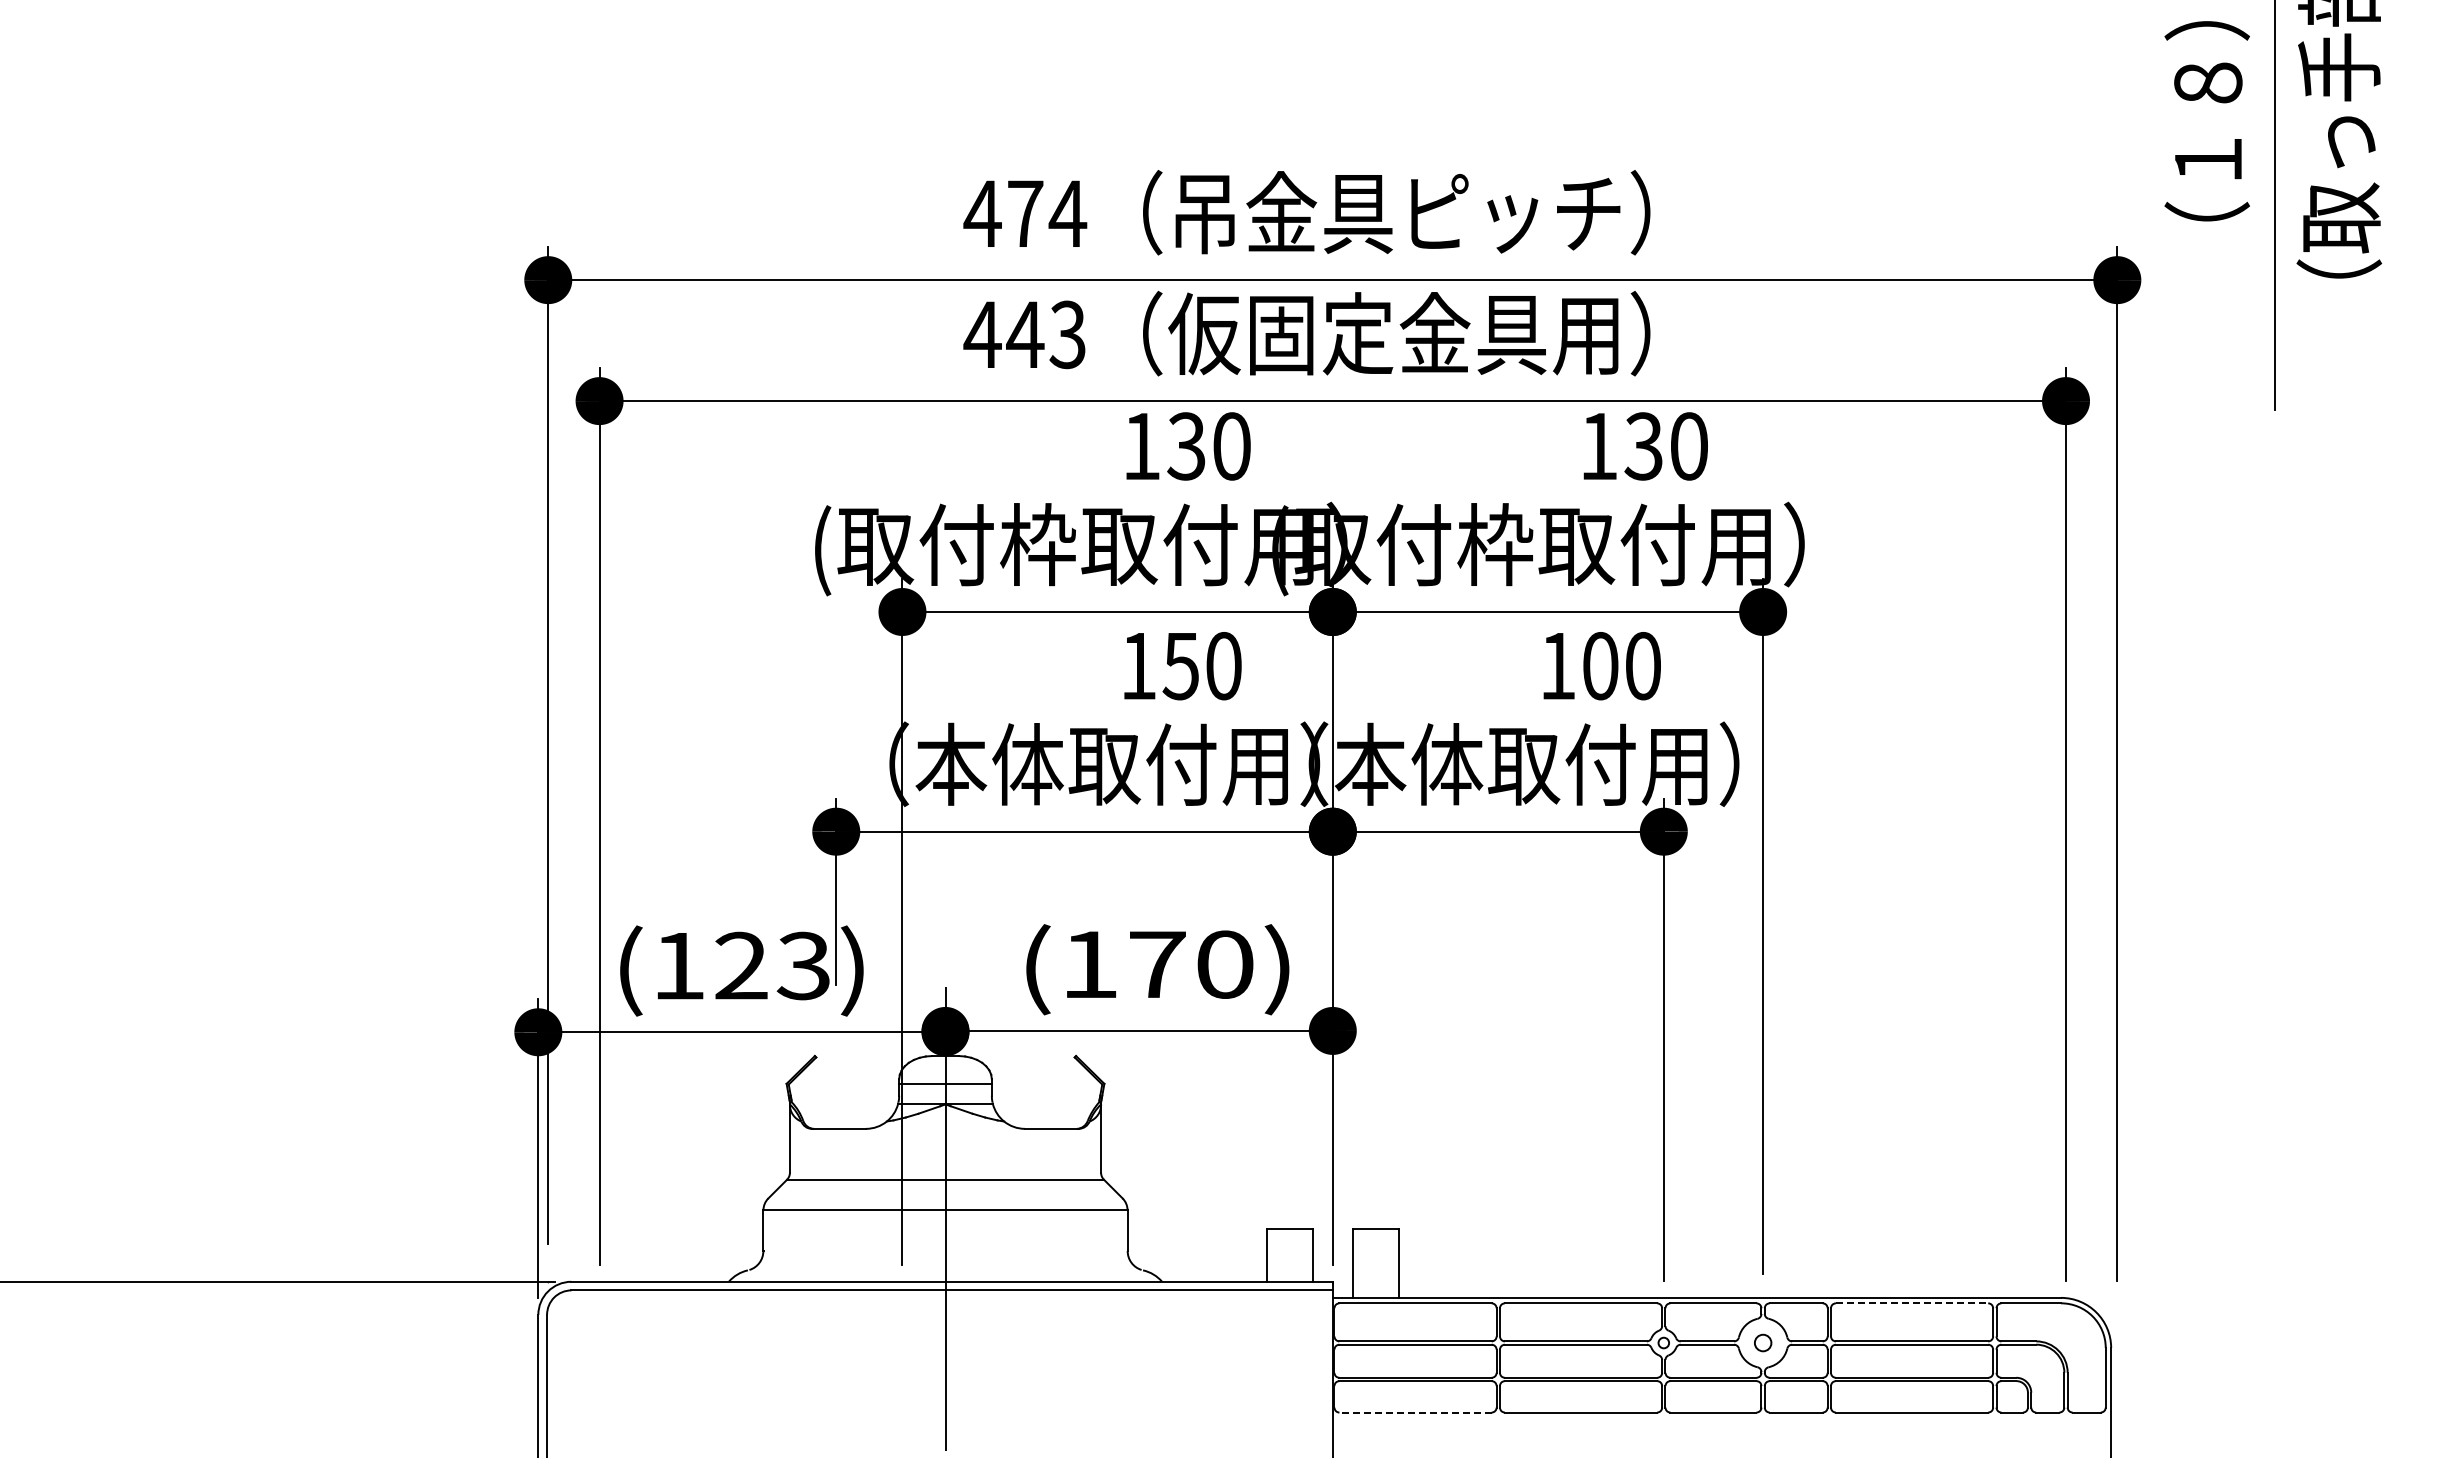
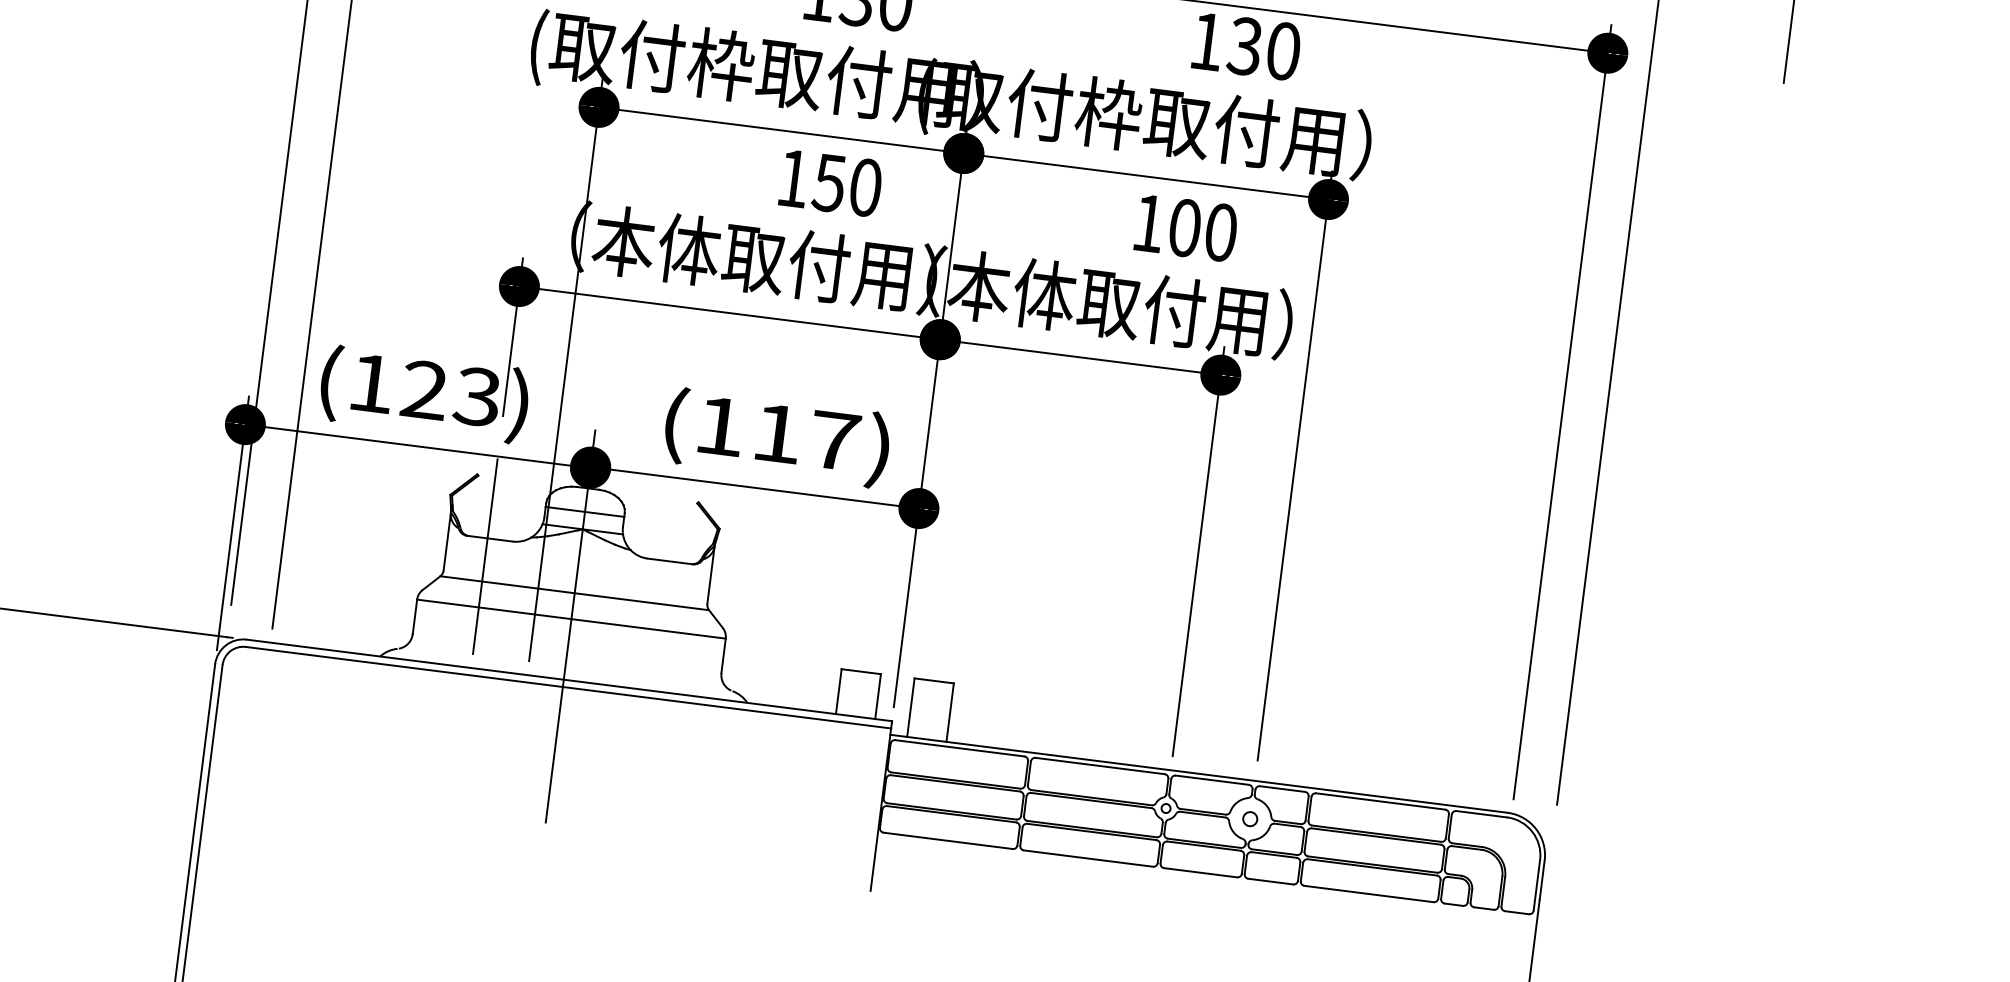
text: (1191, 964) -> (806, 437), (170) -> (117)
line: (836, 1150) -> (485, 556), added
line: (1912, 1303) -> (1381, 801), dashed -> solid
line: (1415, 1412) -> (948, 840), dashed -> solid

